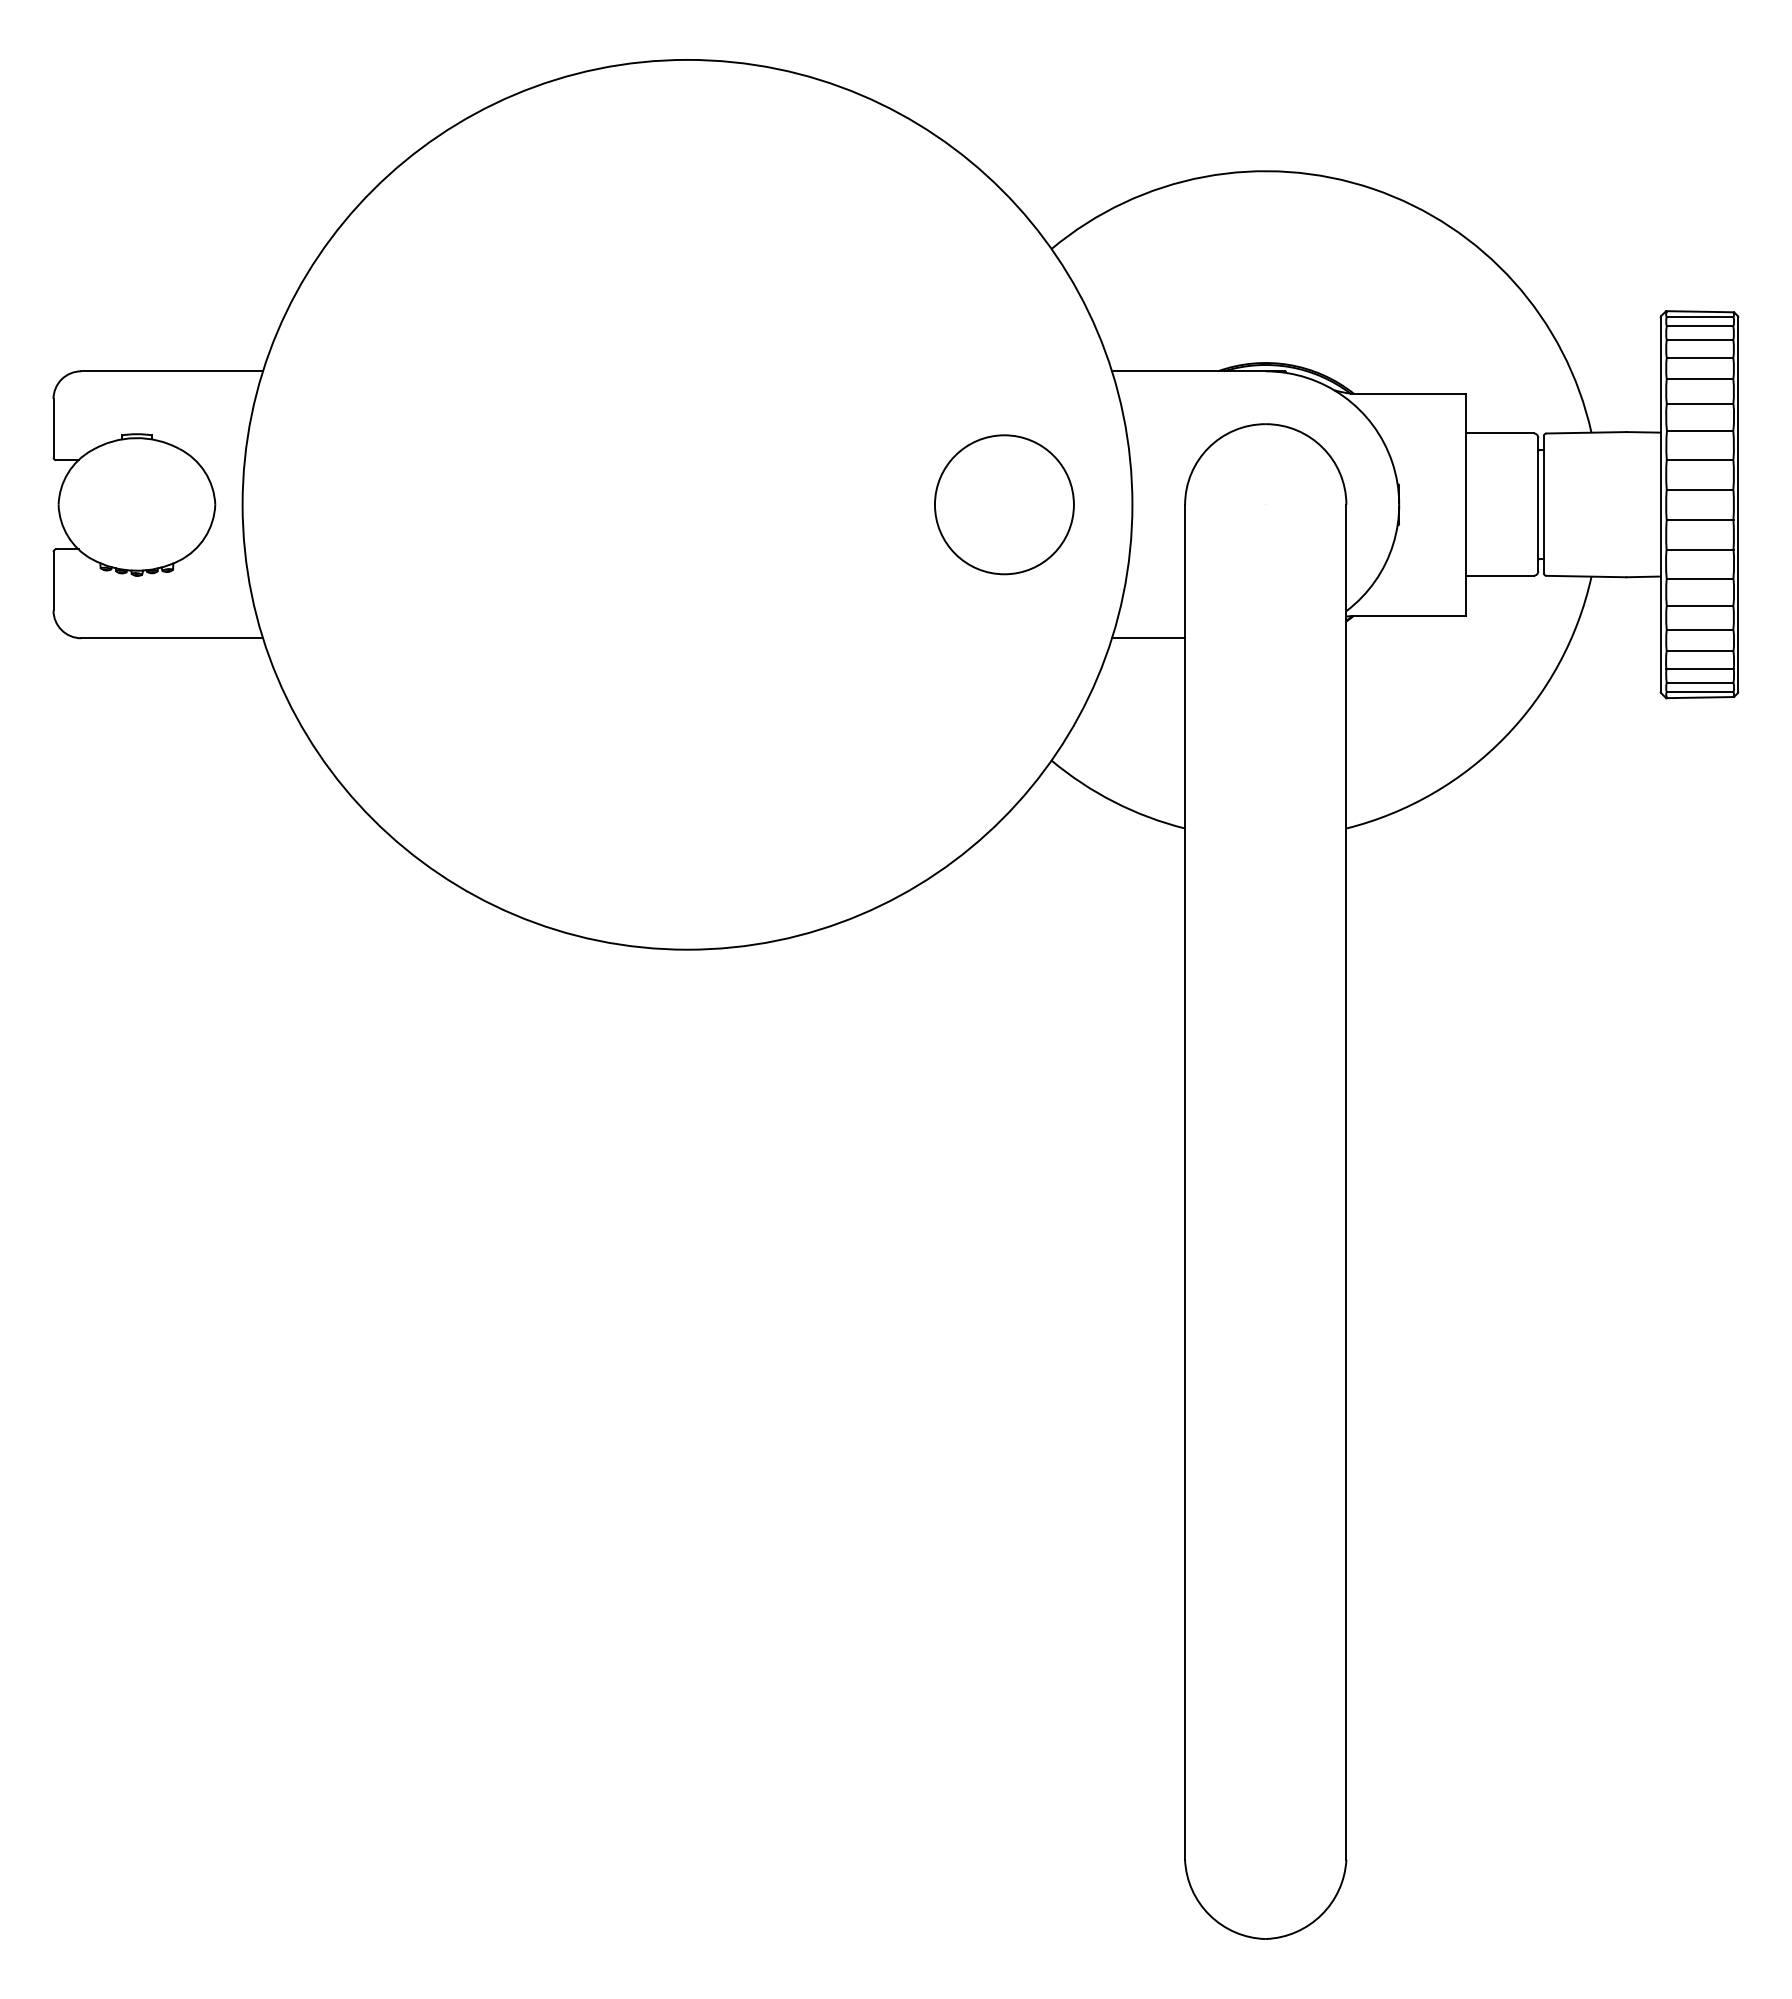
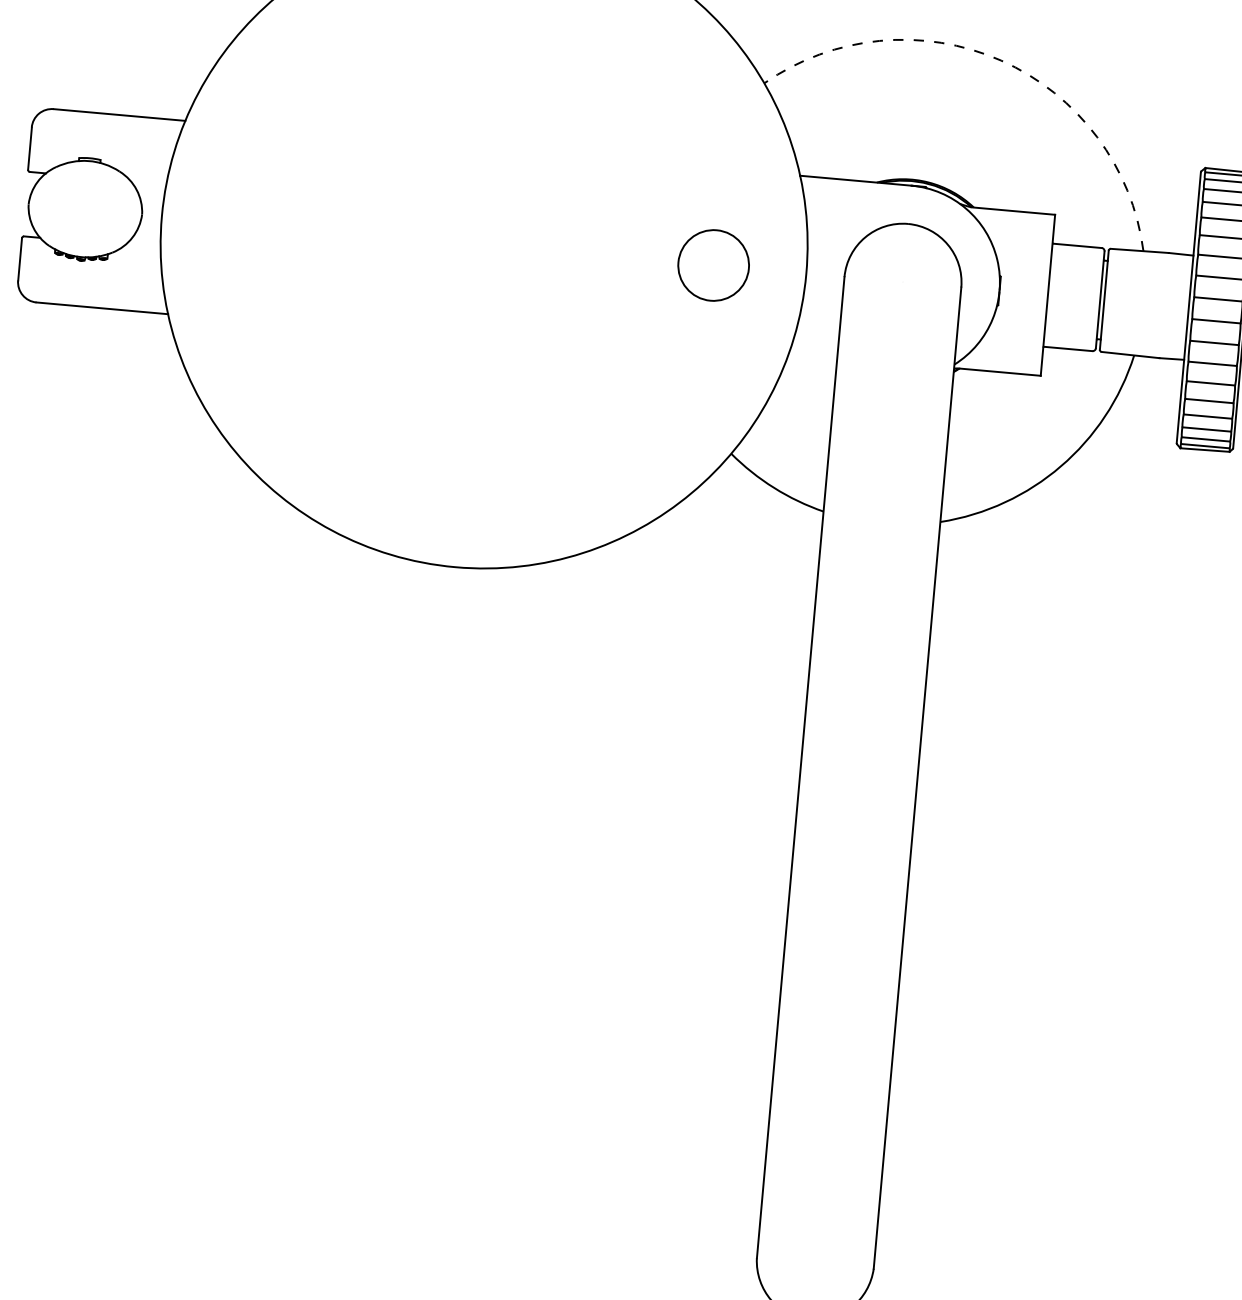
arc: (1373, 188) -> (1001, 60), solid -> dashed
circle: (1004, 504) -> (713, 265), size x0.7
line: (1148, 638) -> (809, 371), removed

